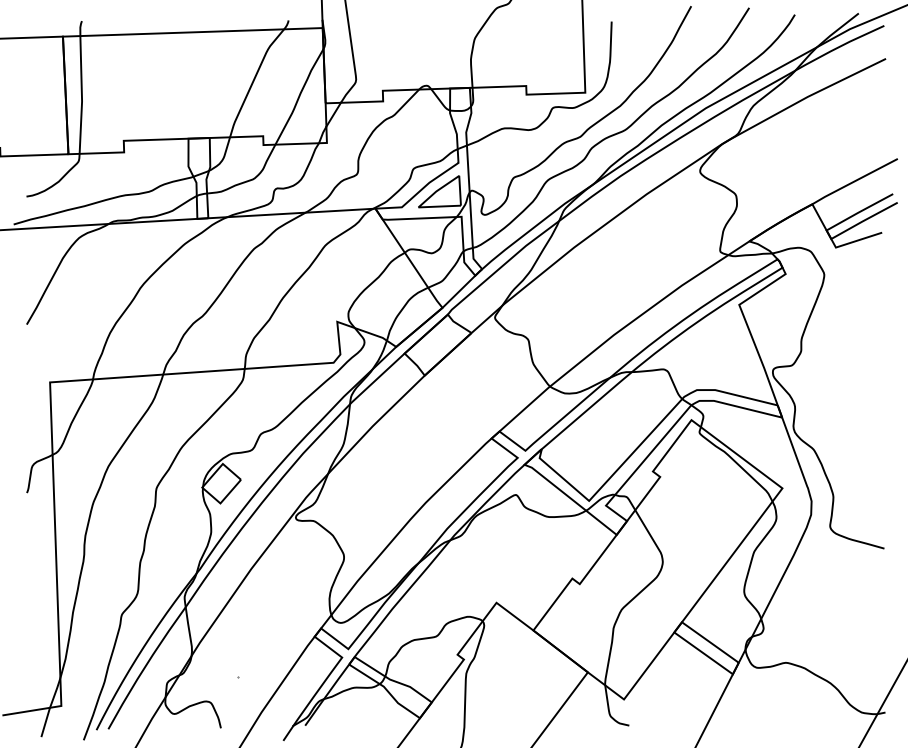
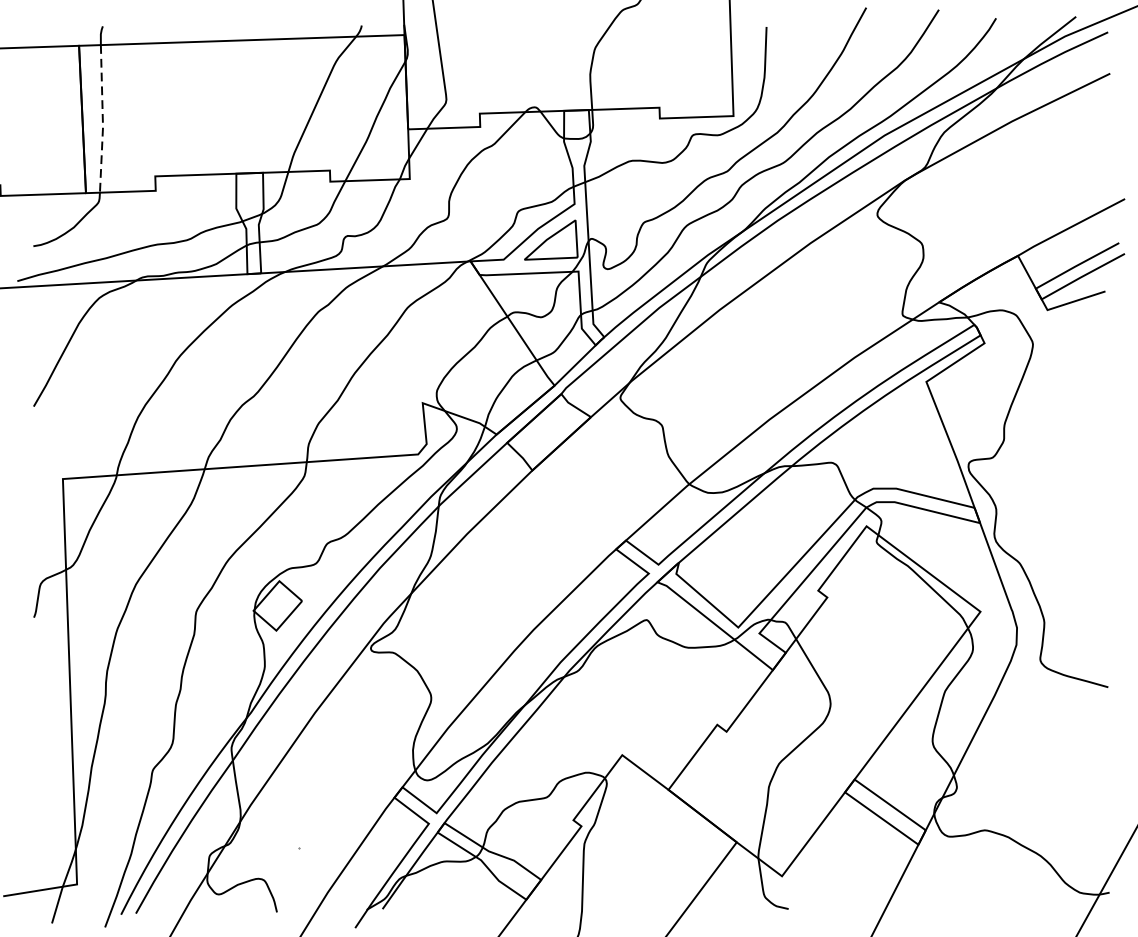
line: (81, 95) -> (102, 119), solid -> dashed

